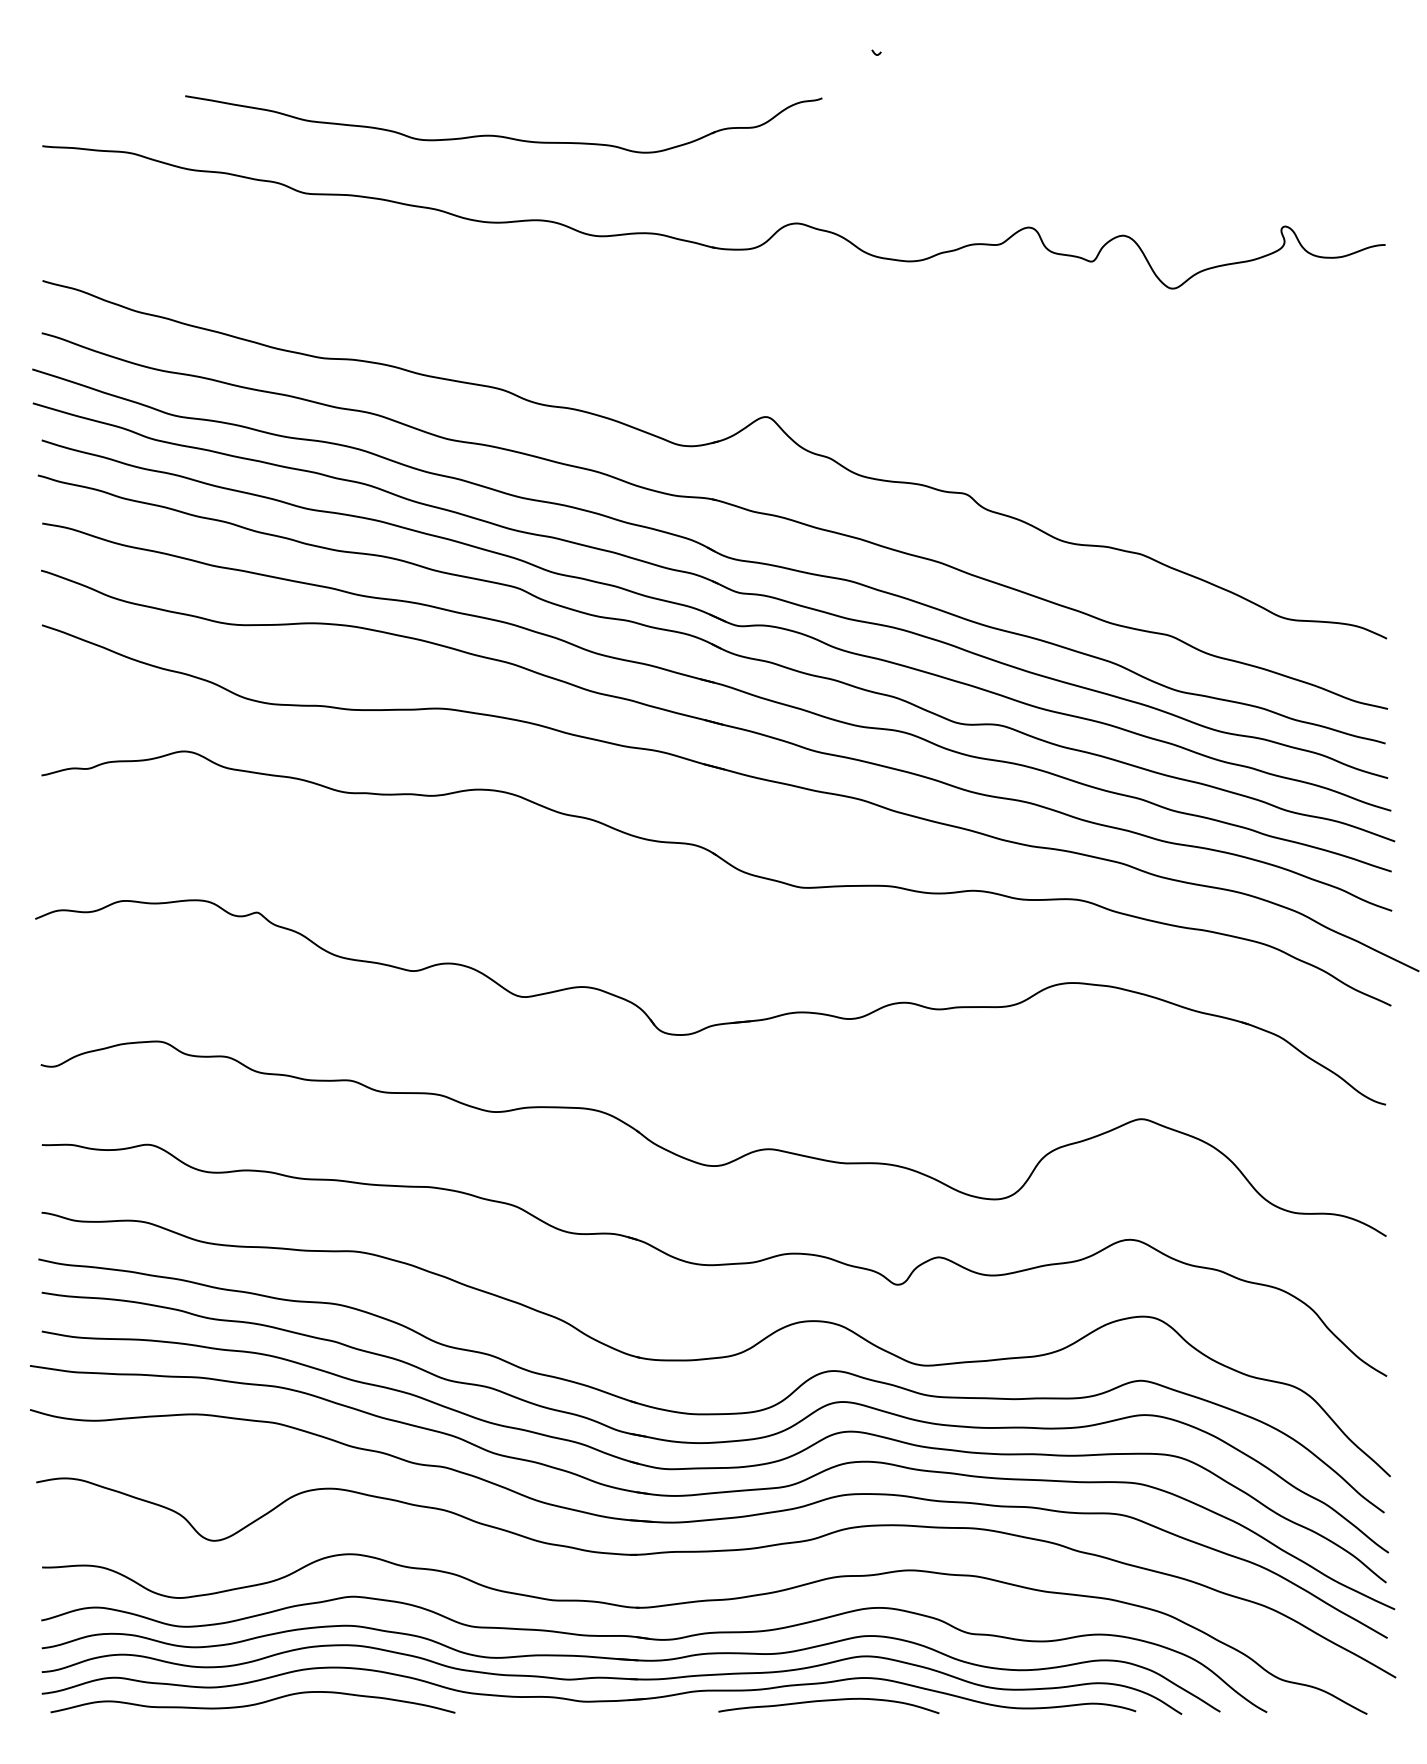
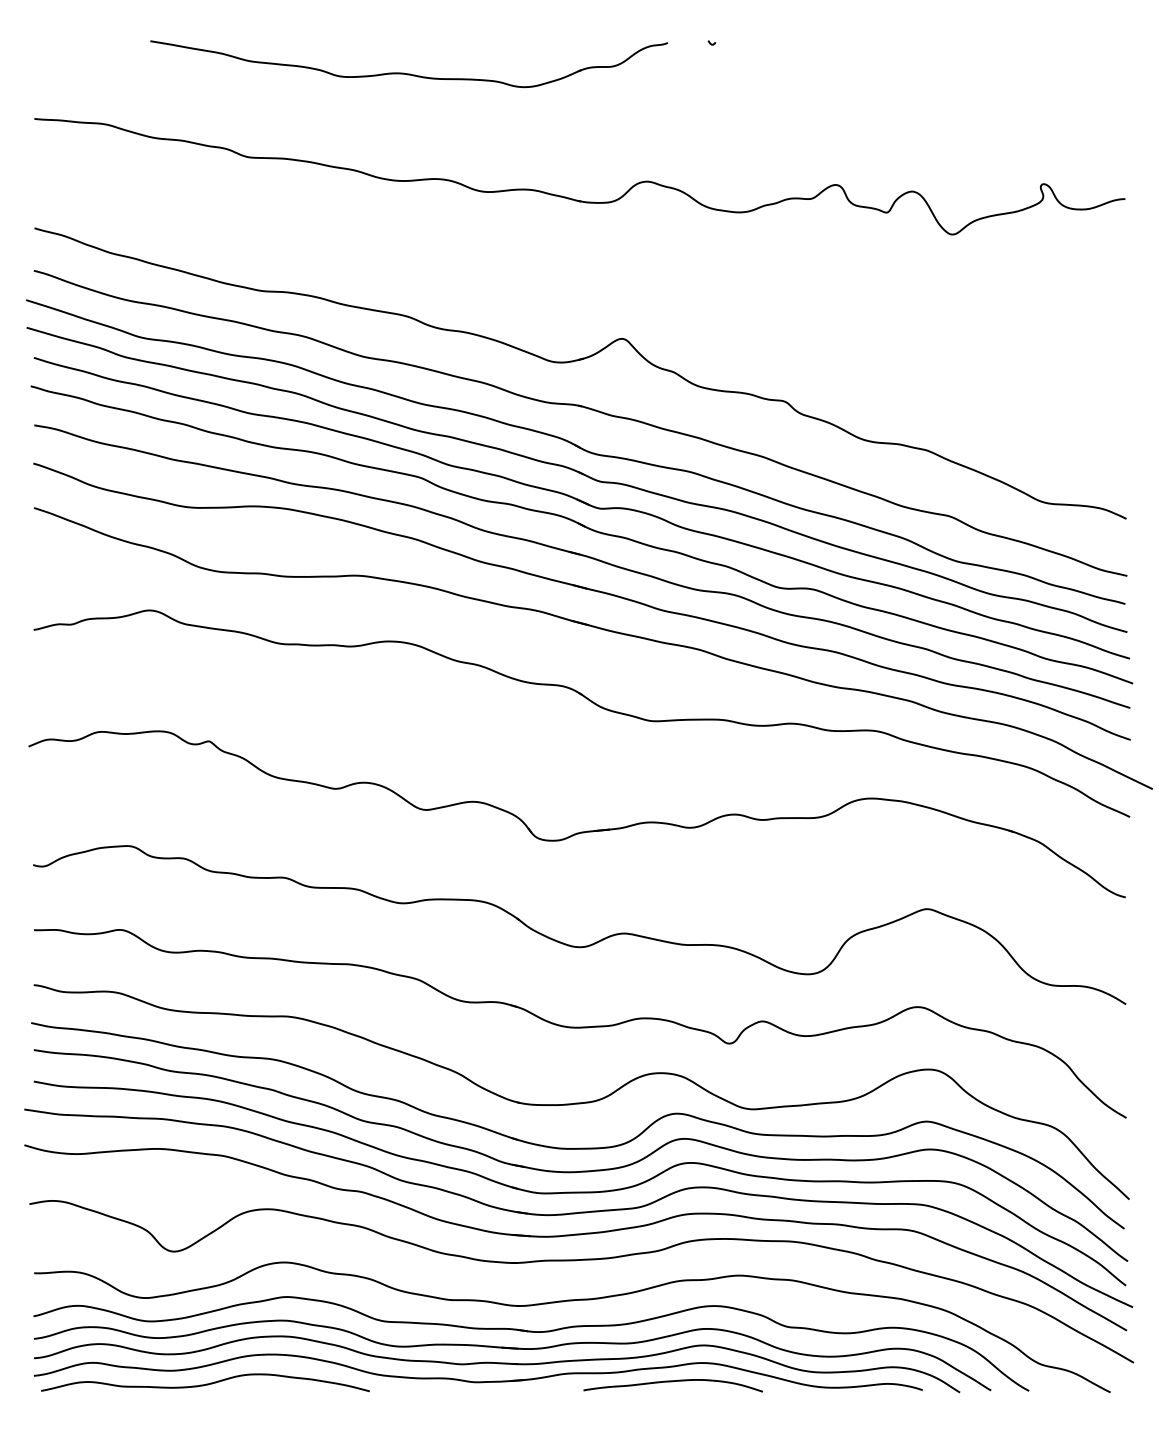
part: (504, 135) -> (409, 73), moved

